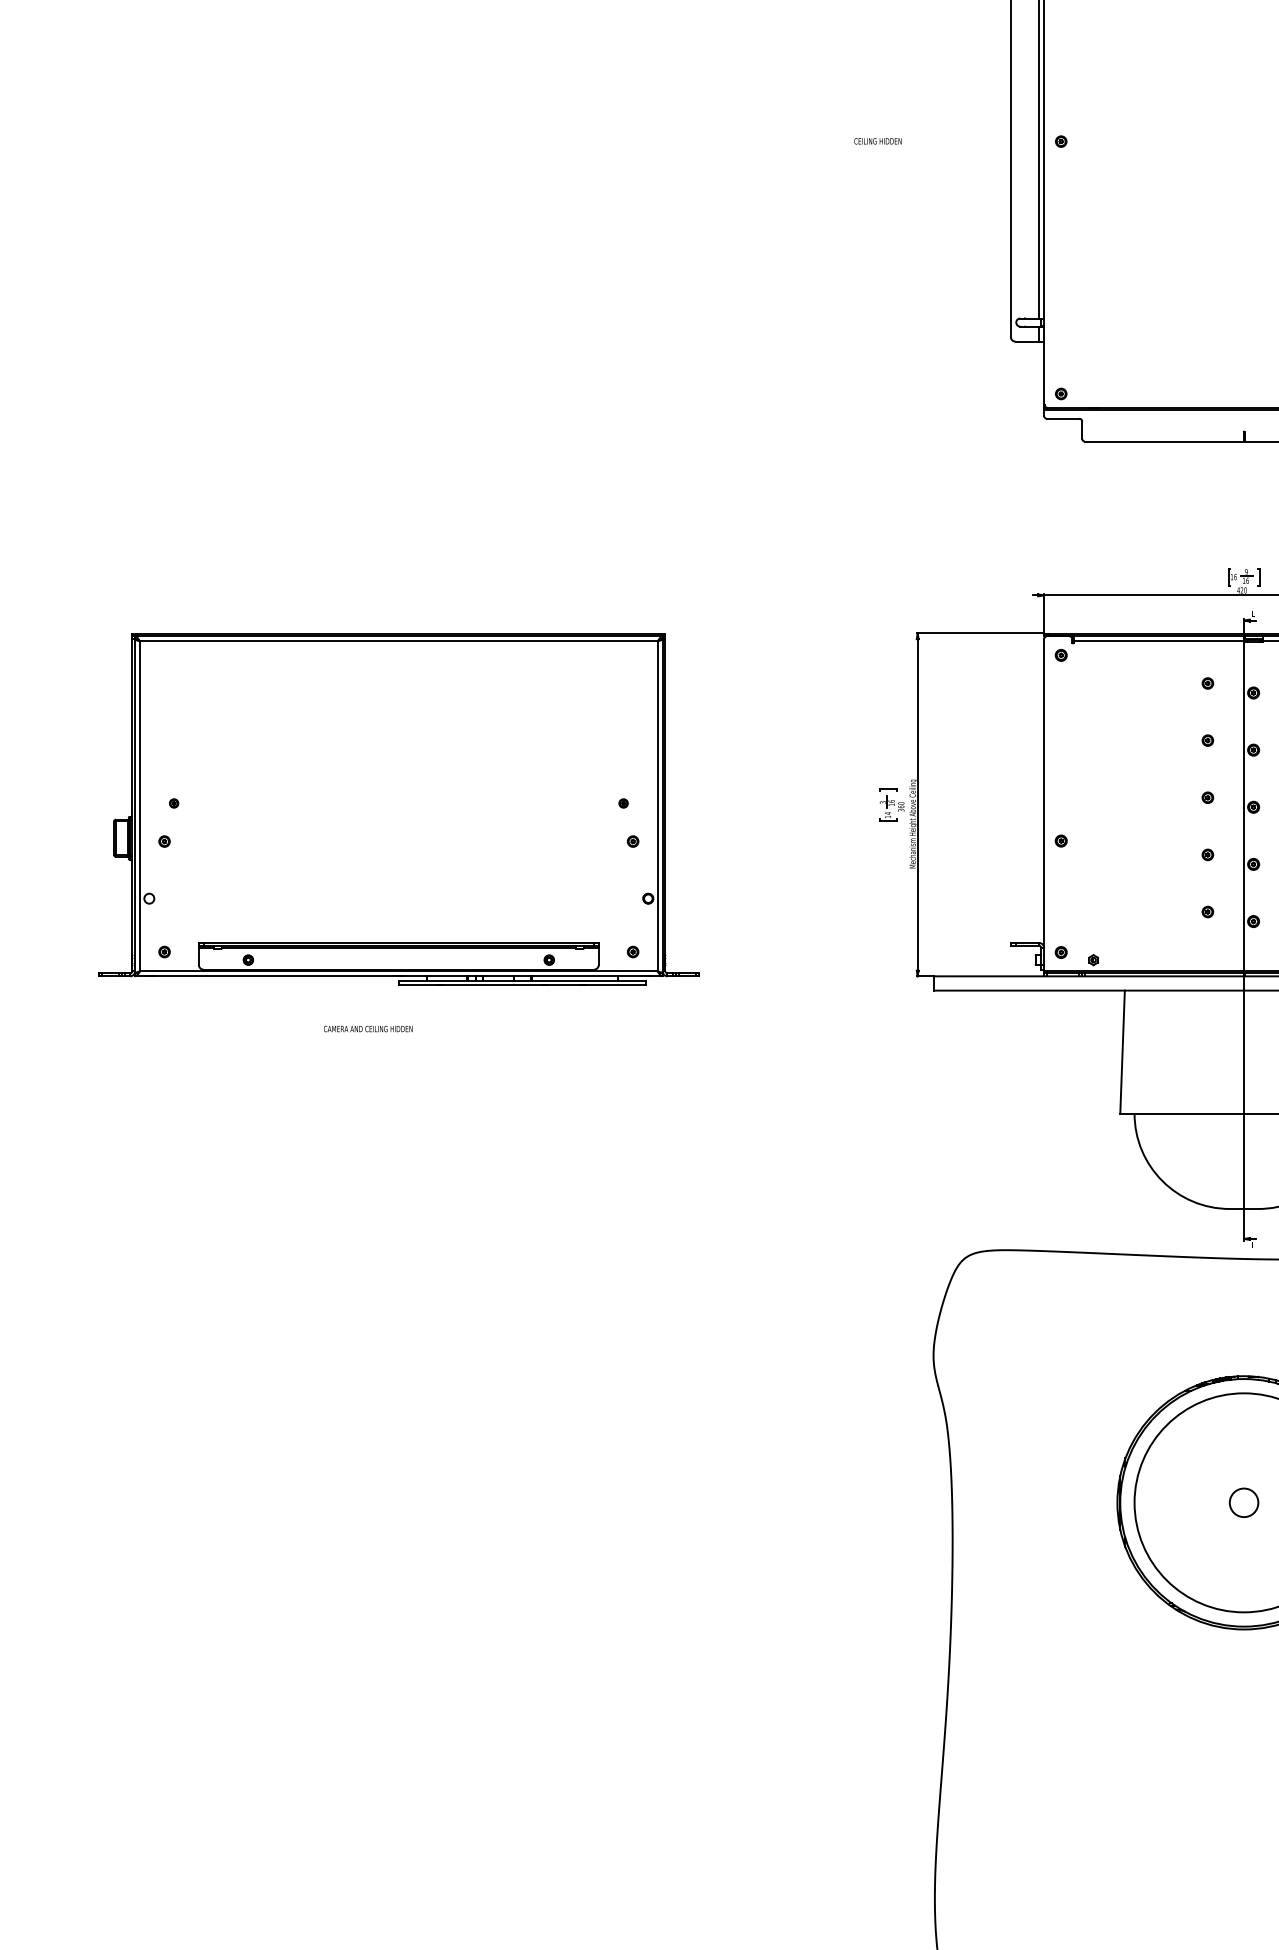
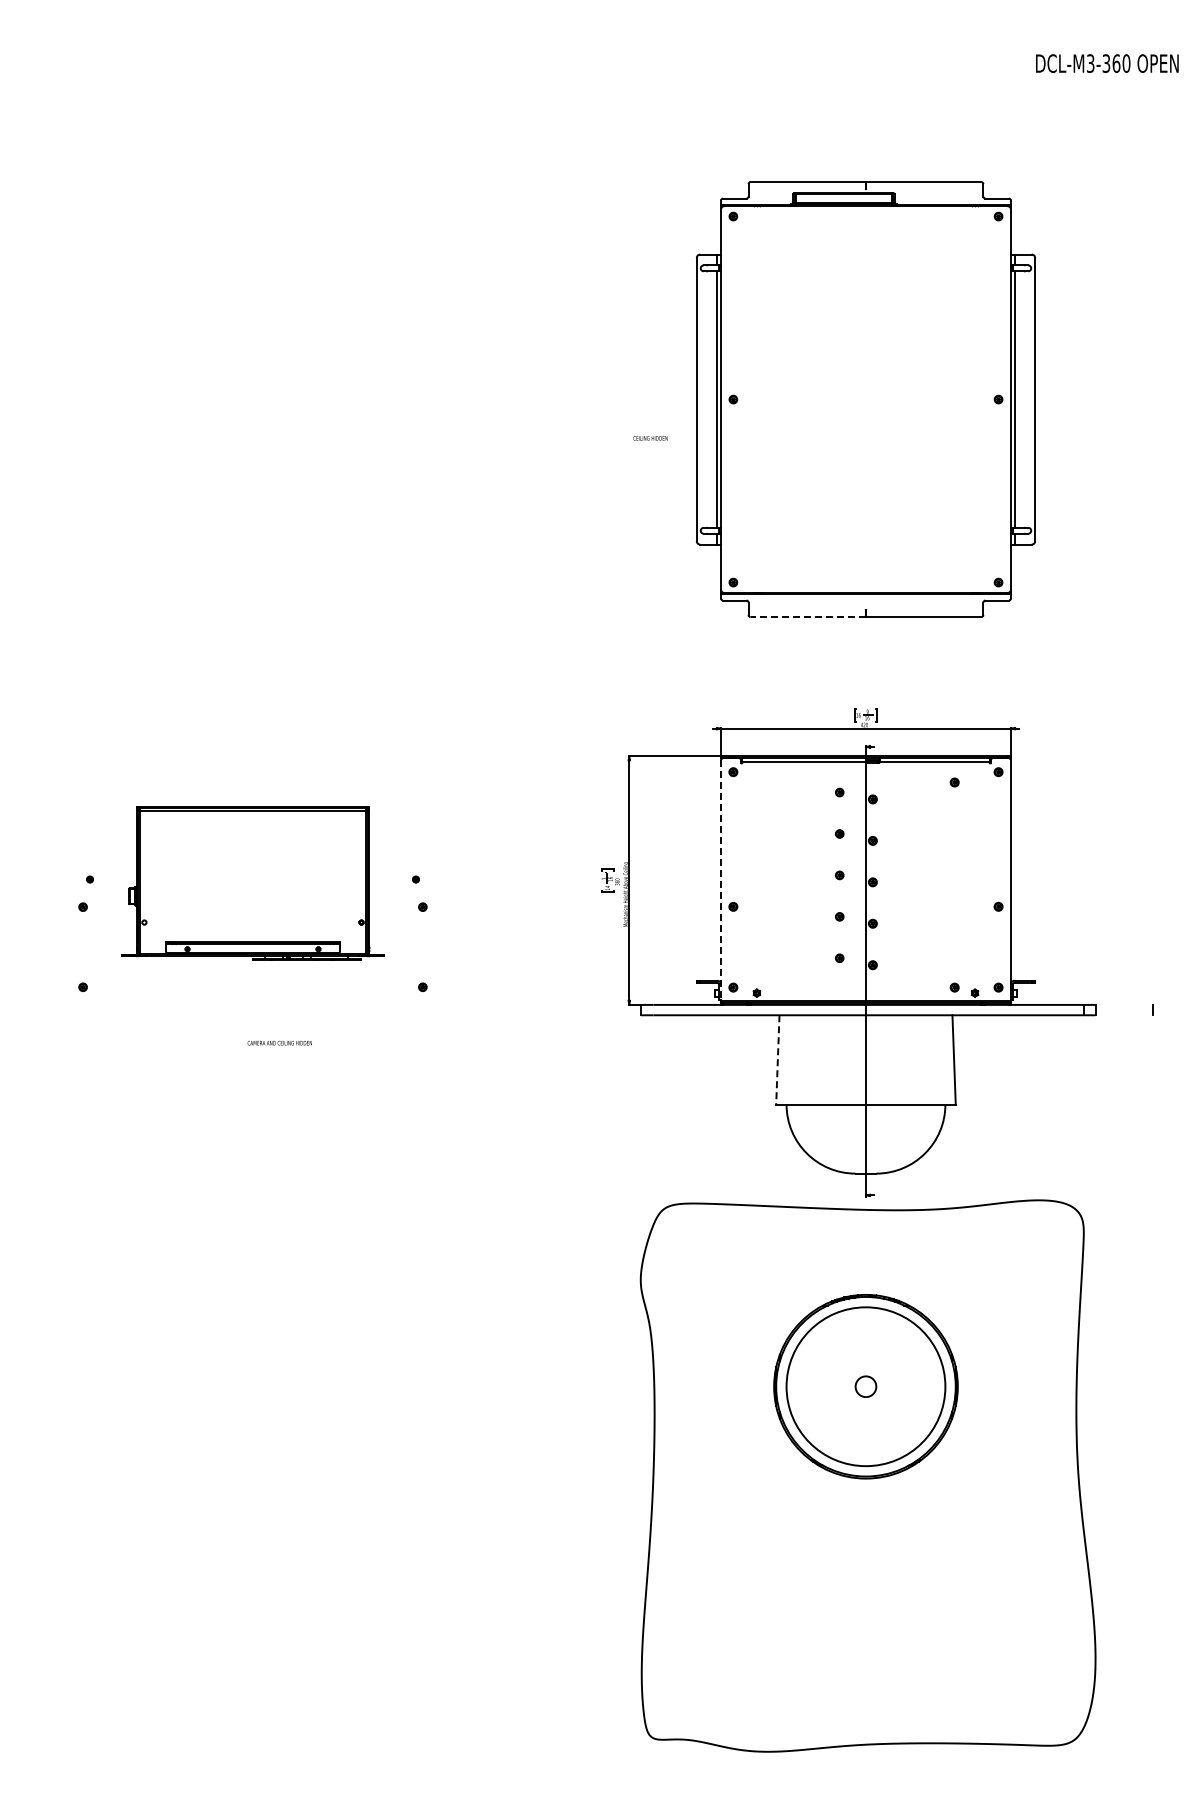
text: (878, 141) -> (650, 438), moved
line: (1163, 442) -> (807, 617), solid -> dashed
line: (1043, 806) -> (720, 881), solid -> dashed
part: (398, 808) -> (252, 883), size x0.6
text: (367, 1028) -> (279, 1042), moved
line: (1122, 1051) -> (777, 1059), solid -> dashed

